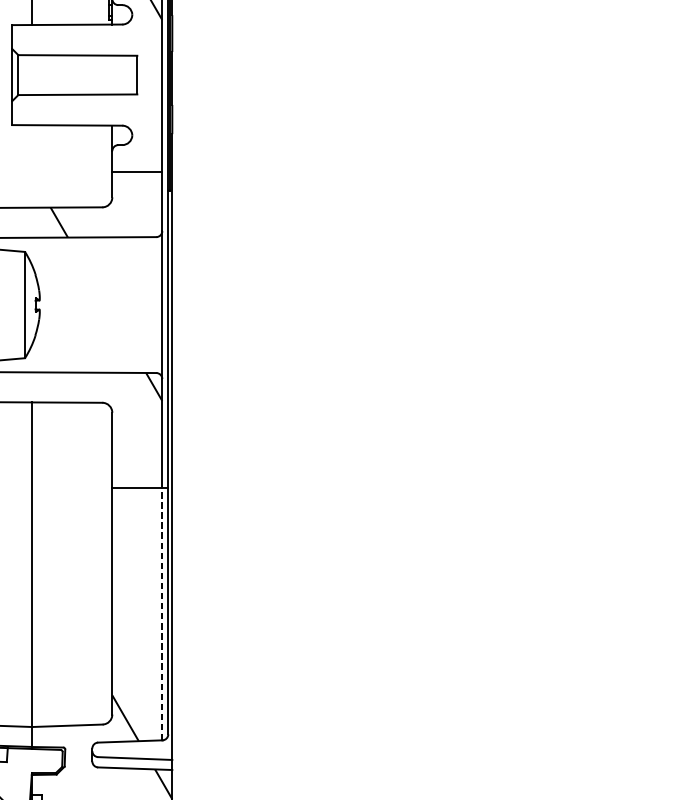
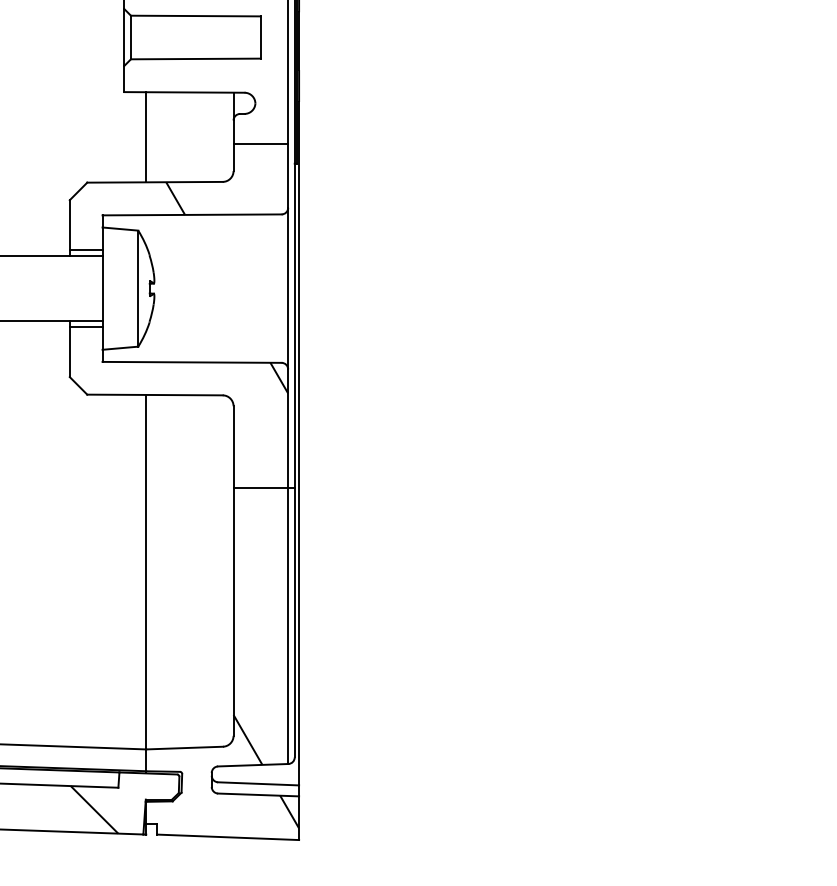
line: (32, 166) -> (146, 137), added
line: (162, 613) -> (288, 625), dashed -> solid

